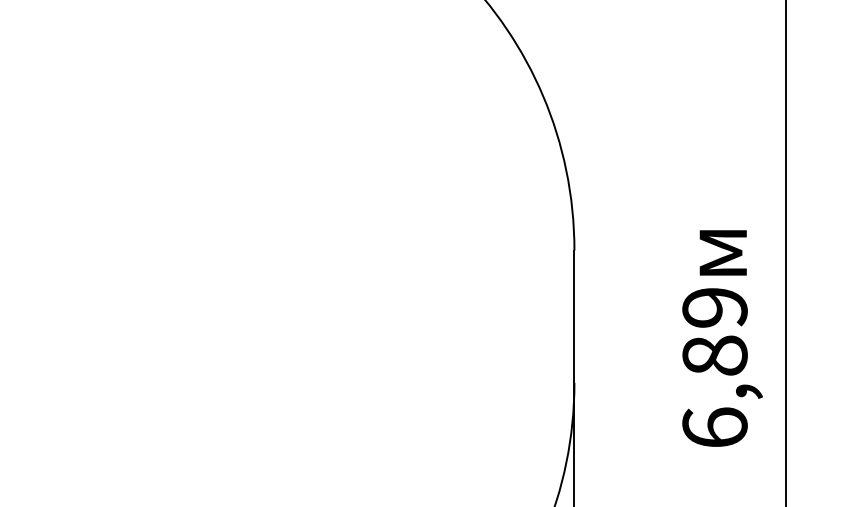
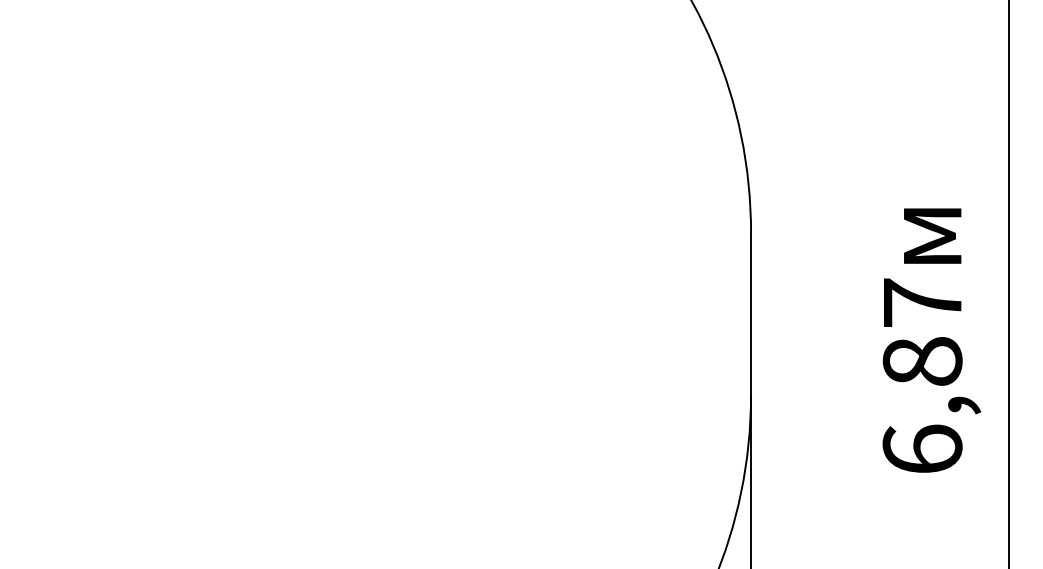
text: (714, 307) -> (921, 302), 6,89 -> 6,87

